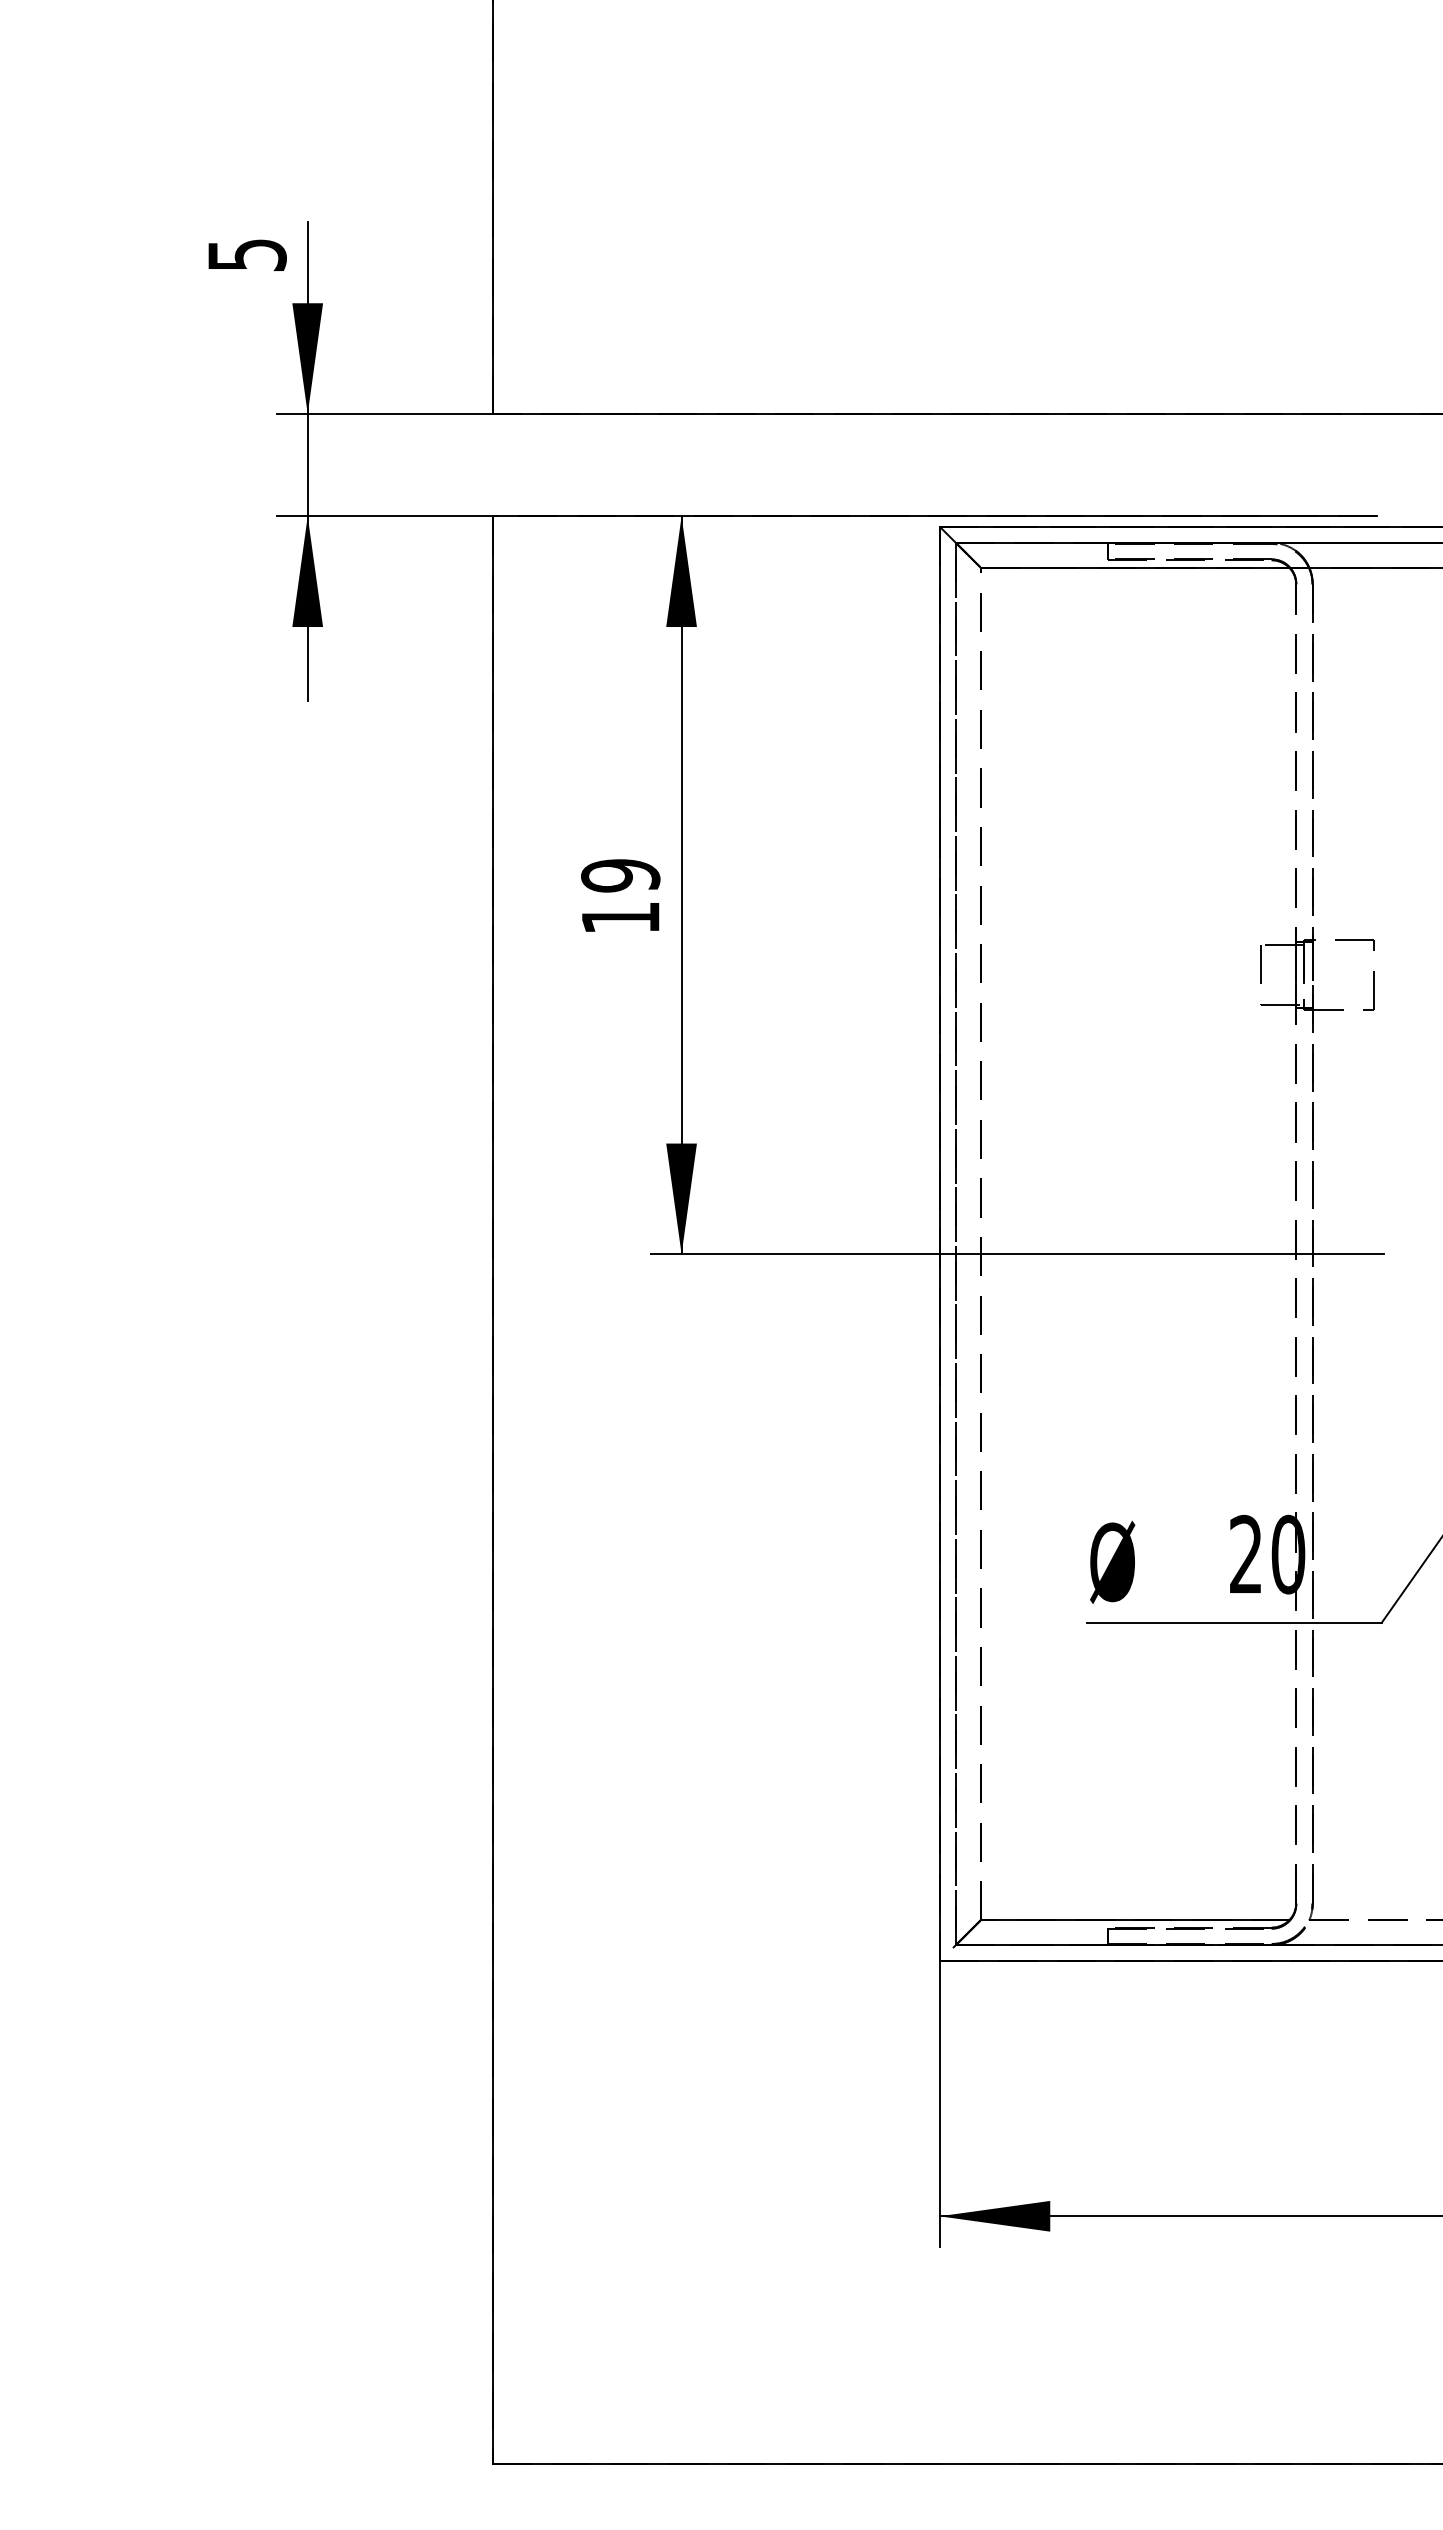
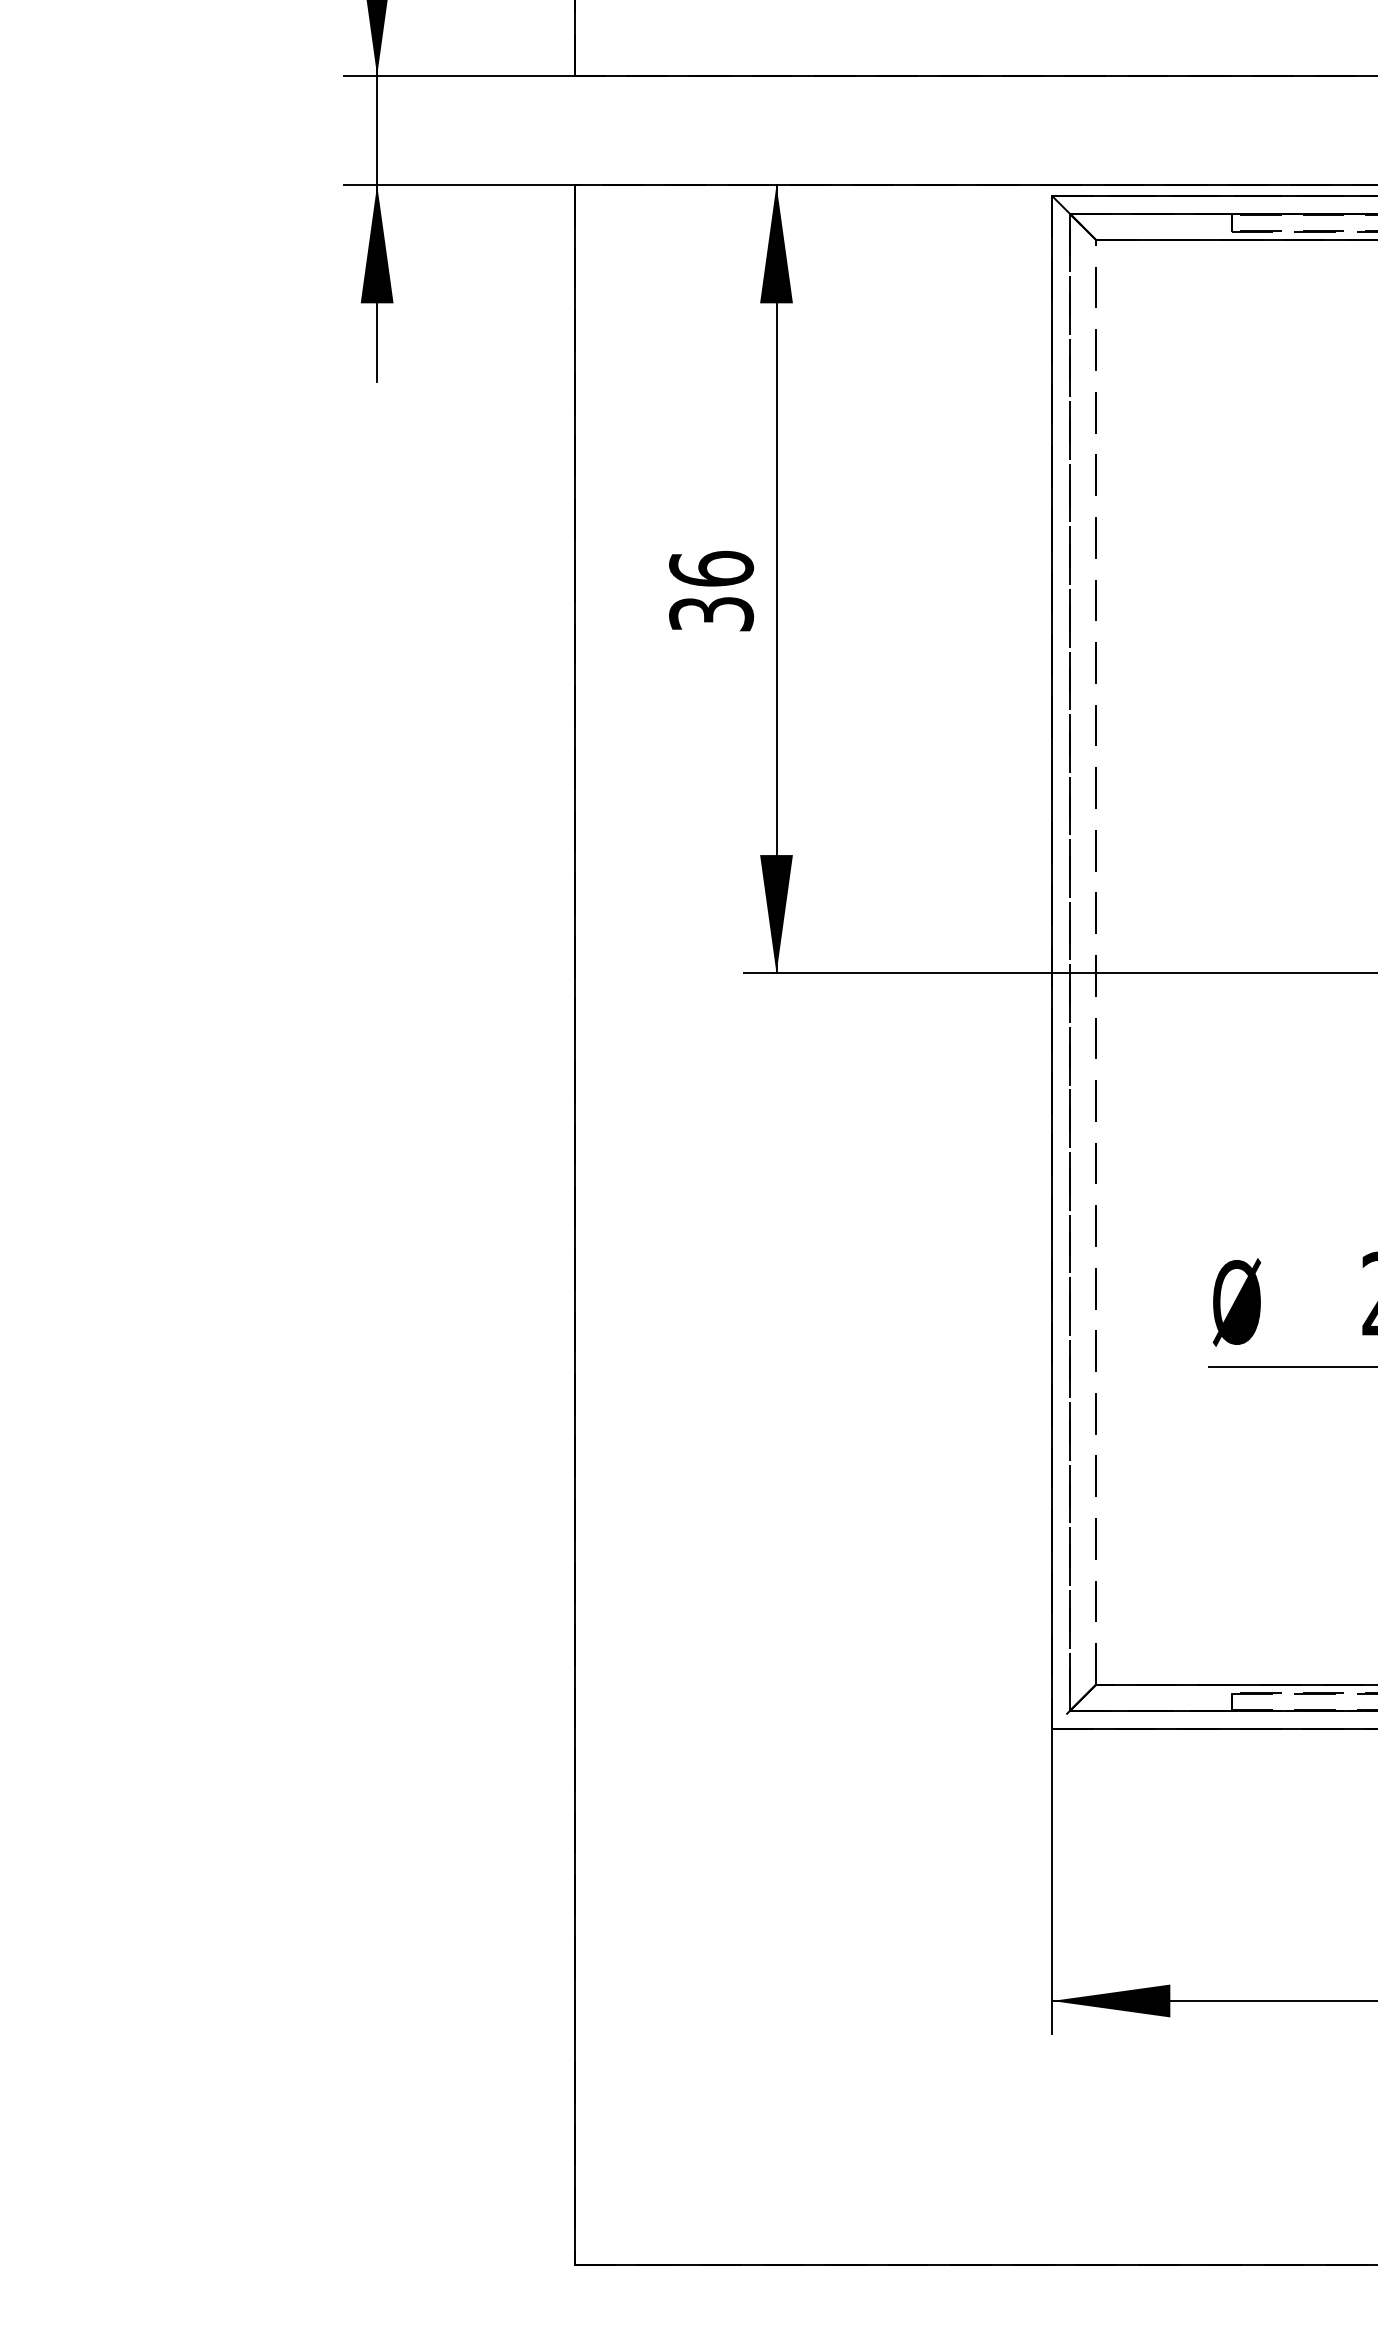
text: (620, 895) -> (711, 590), 19 -> 36

